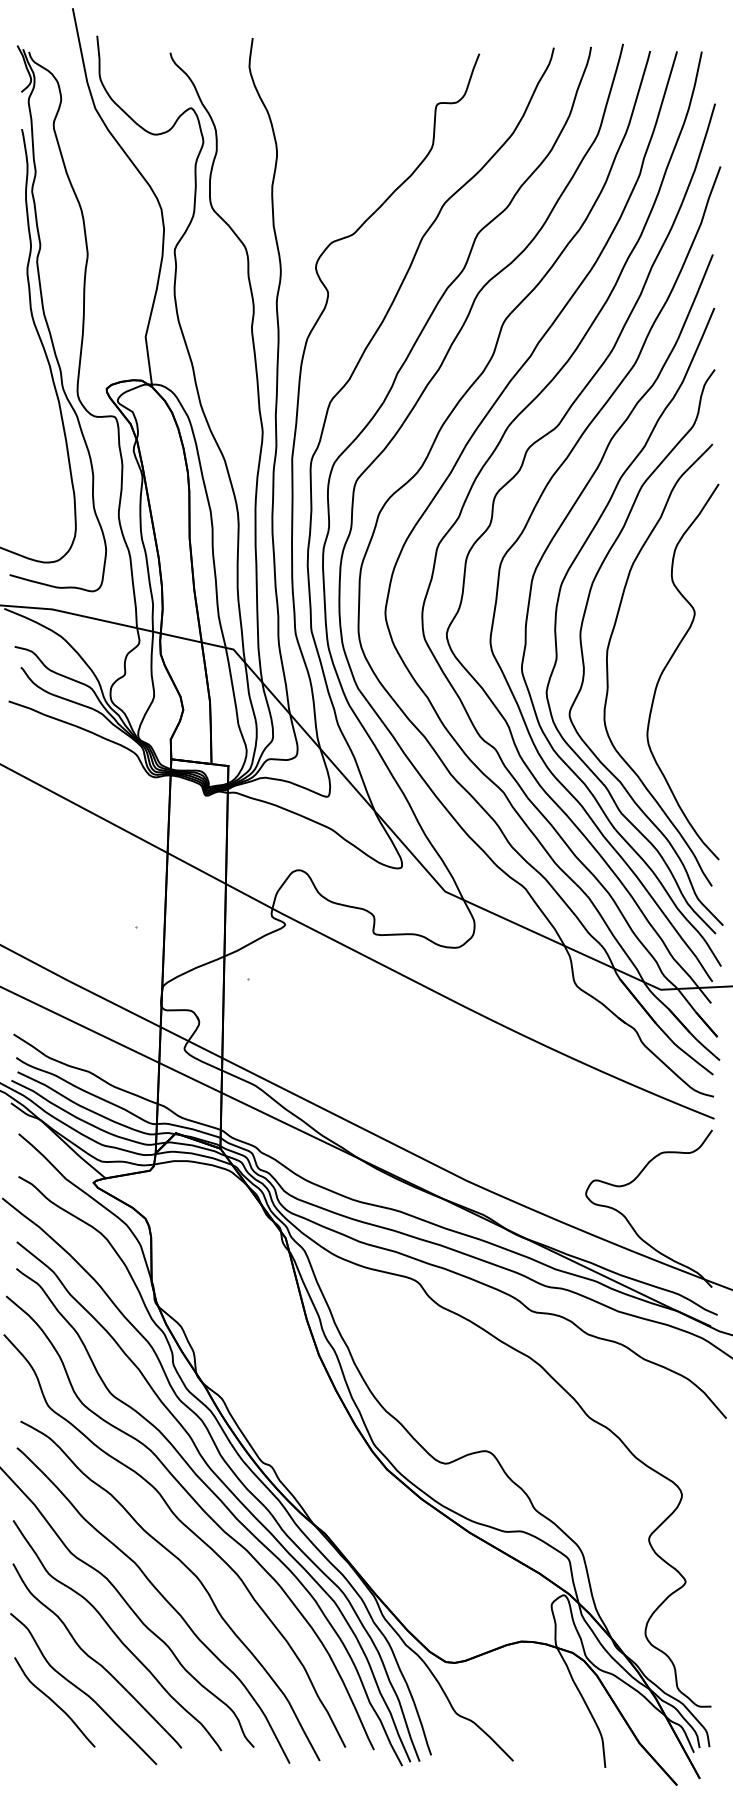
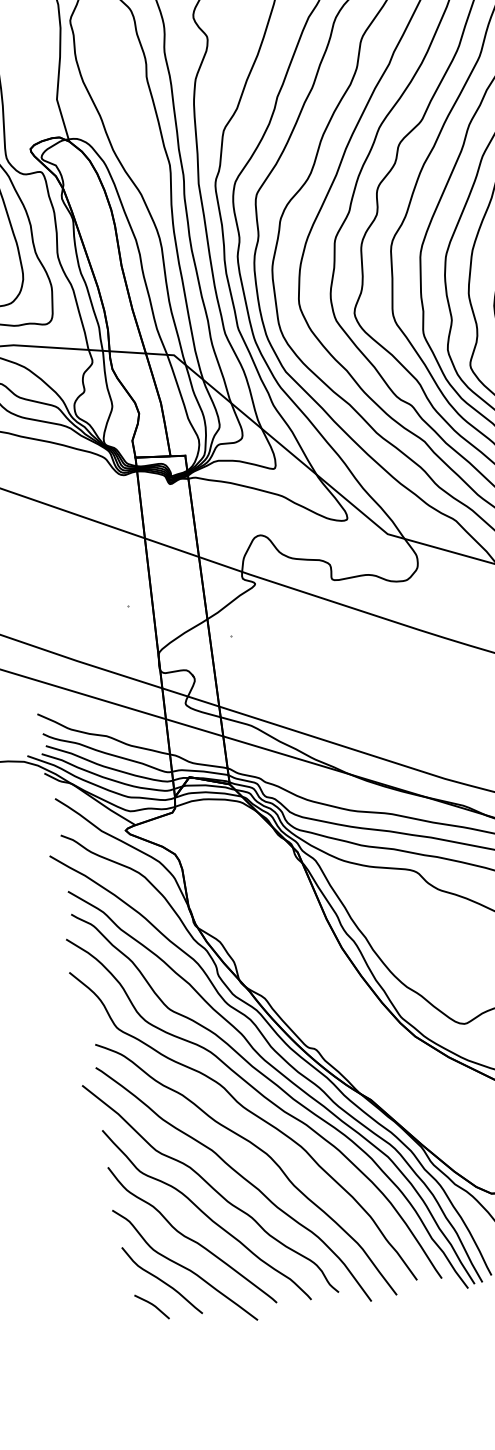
line: (39, 1729) -> (152, 1305), added

